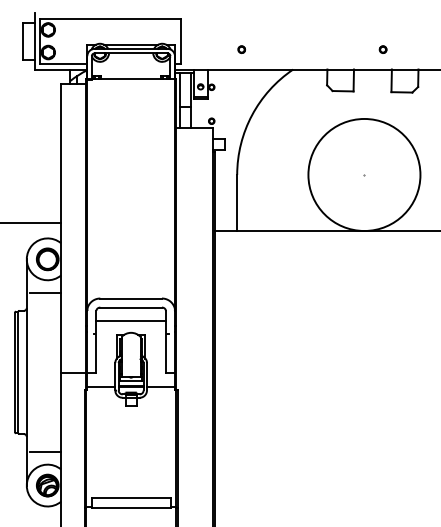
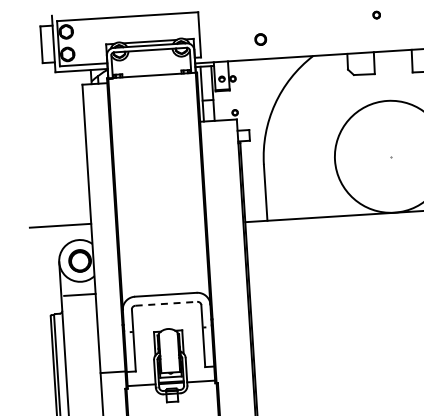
part: (241, 49) -> (260, 39), size x1.6
part: (382, 49) -> (376, 14), moved
line: (131, 307) -> (166, 303), solid -> dashed
line: (130, 321) -> (166, 317), removed

